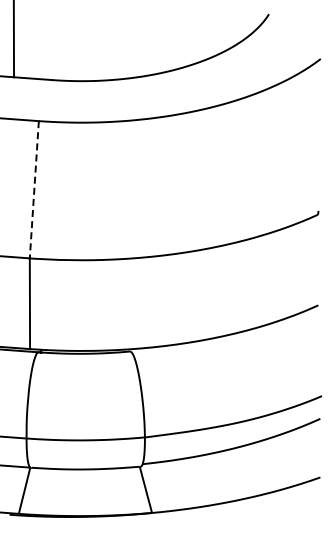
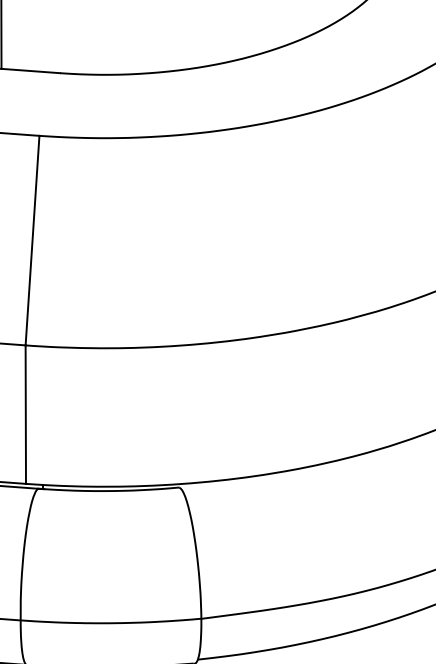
line: (34, 189) -> (32, 240), dashed -> solid

